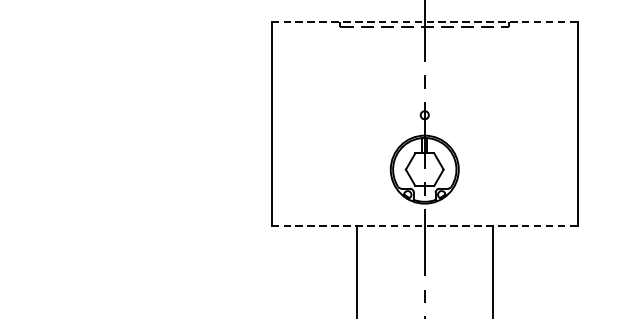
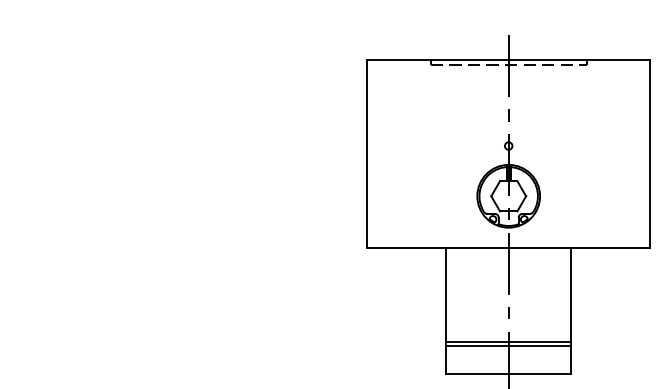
line: (425, 21) -> (509, 59), dashed -> solid
line: (425, 226) -> (509, 248), dashed -> solid

